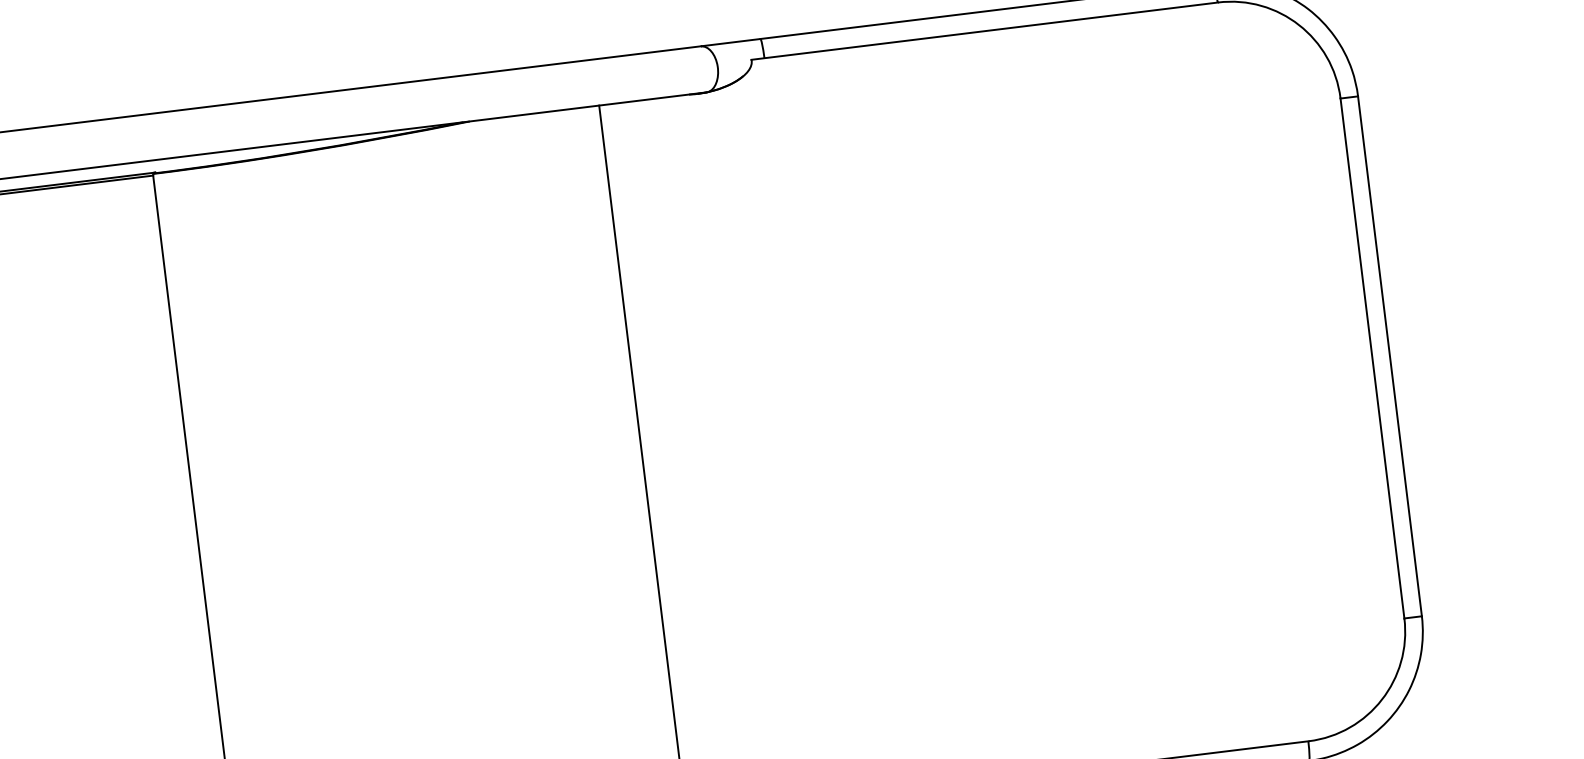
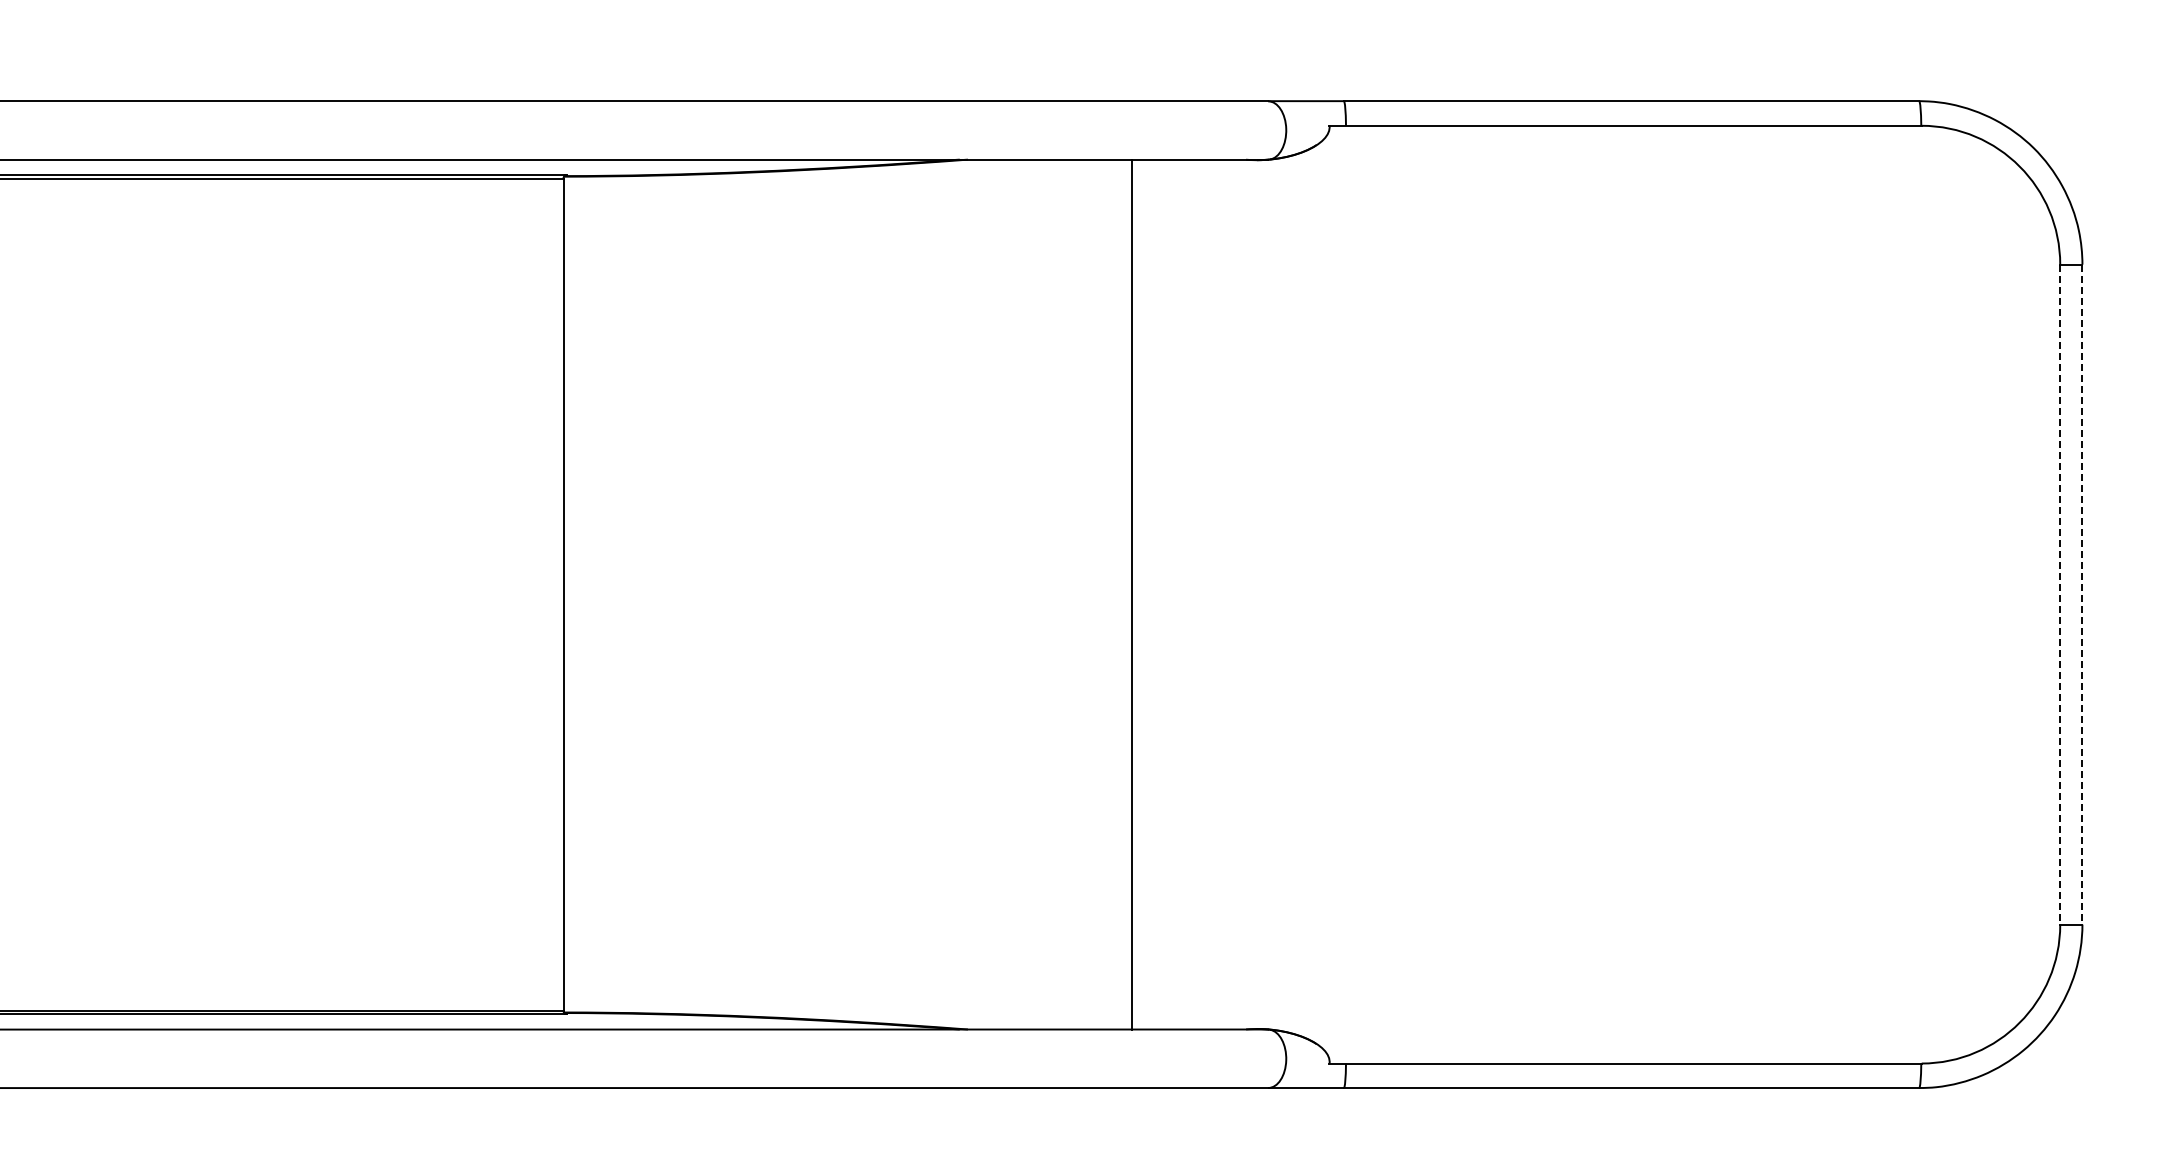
line: (1390, 356) -> (2082, 594), solid -> dashed
line: (1372, 358) -> (2060, 594), solid -> dashed

